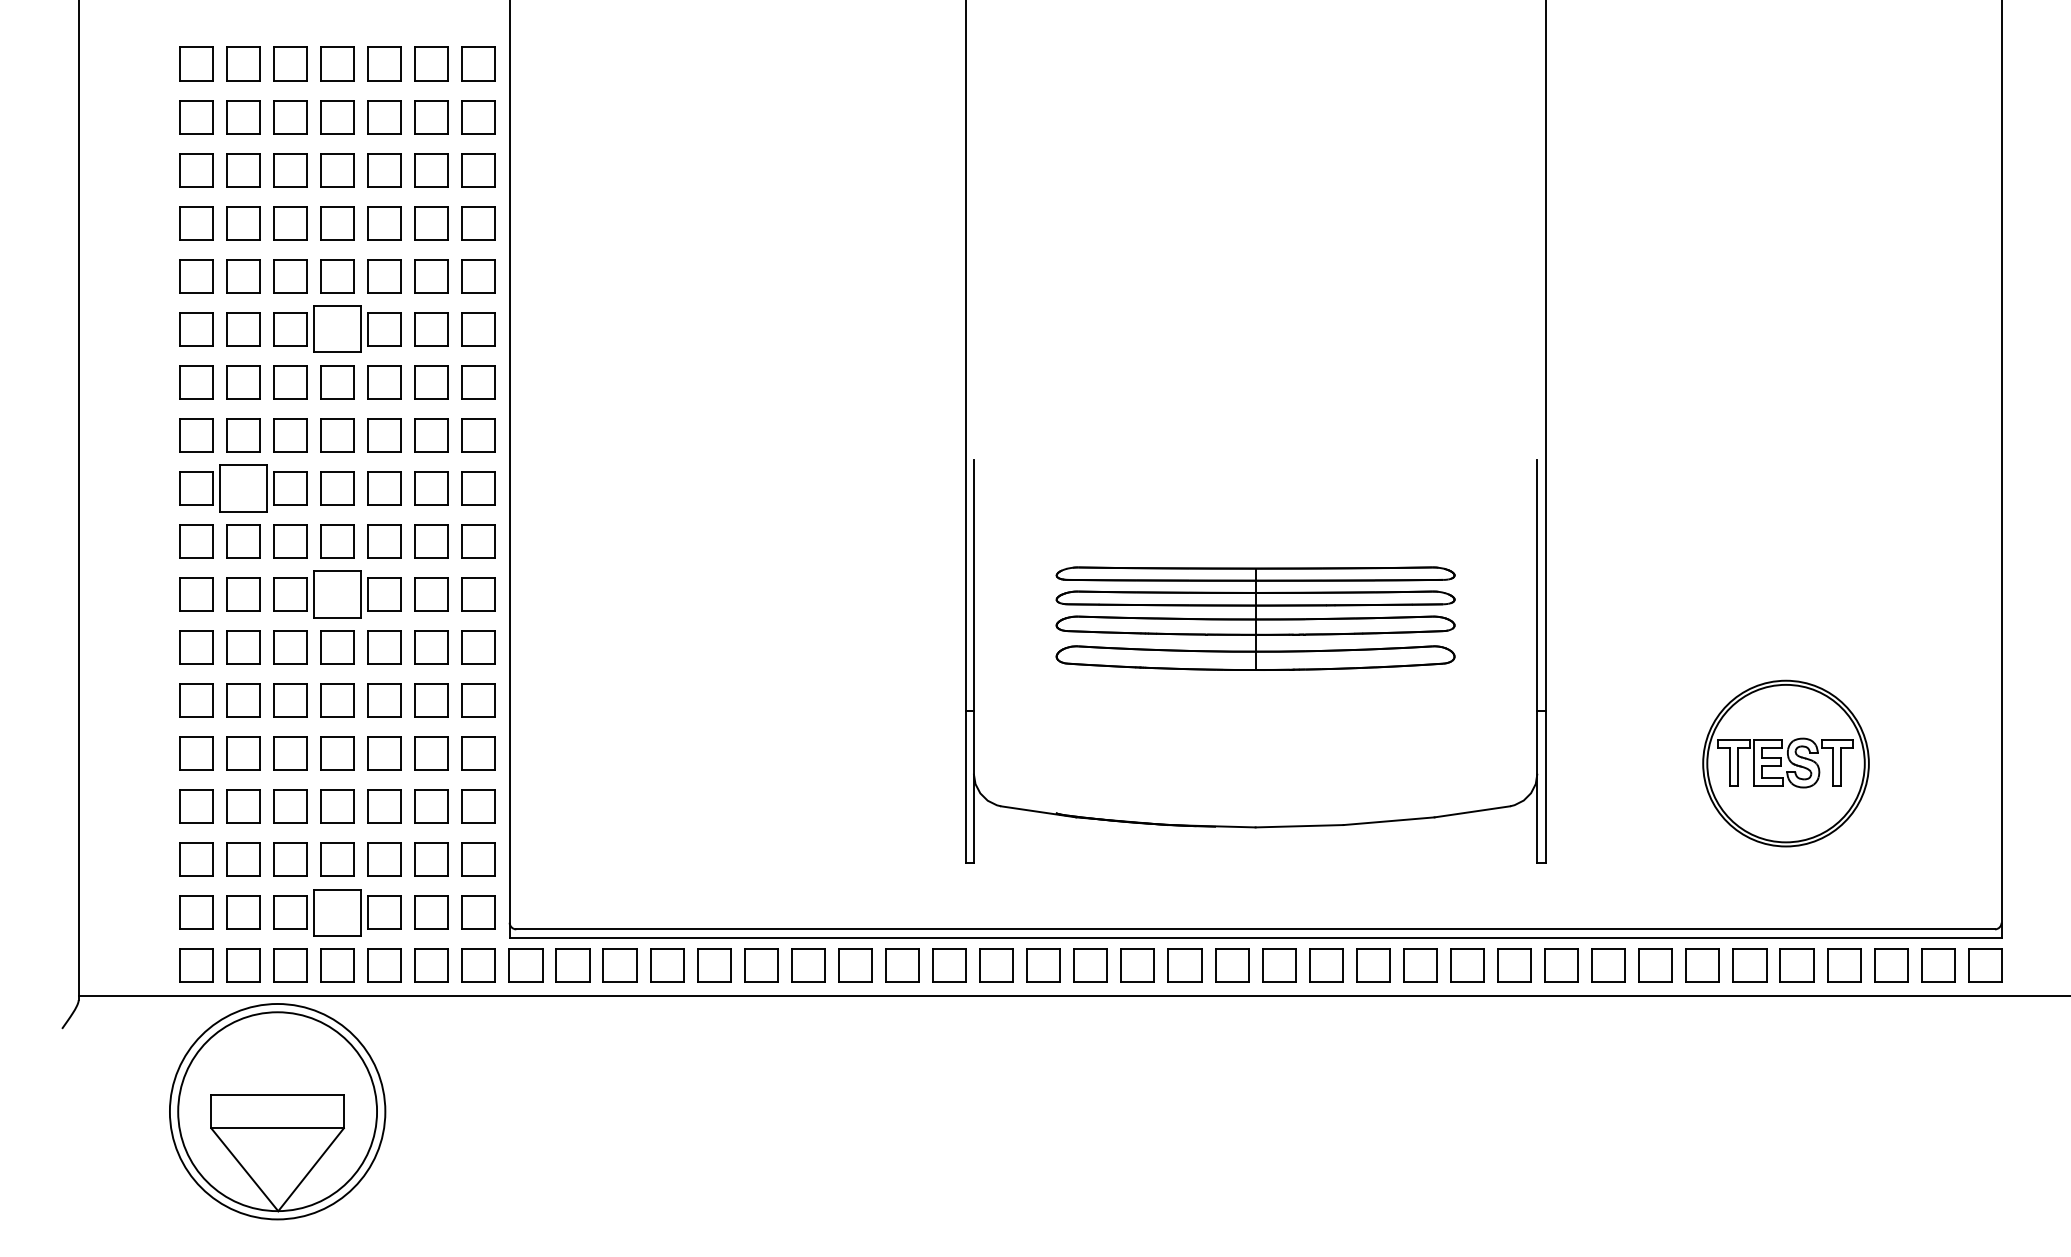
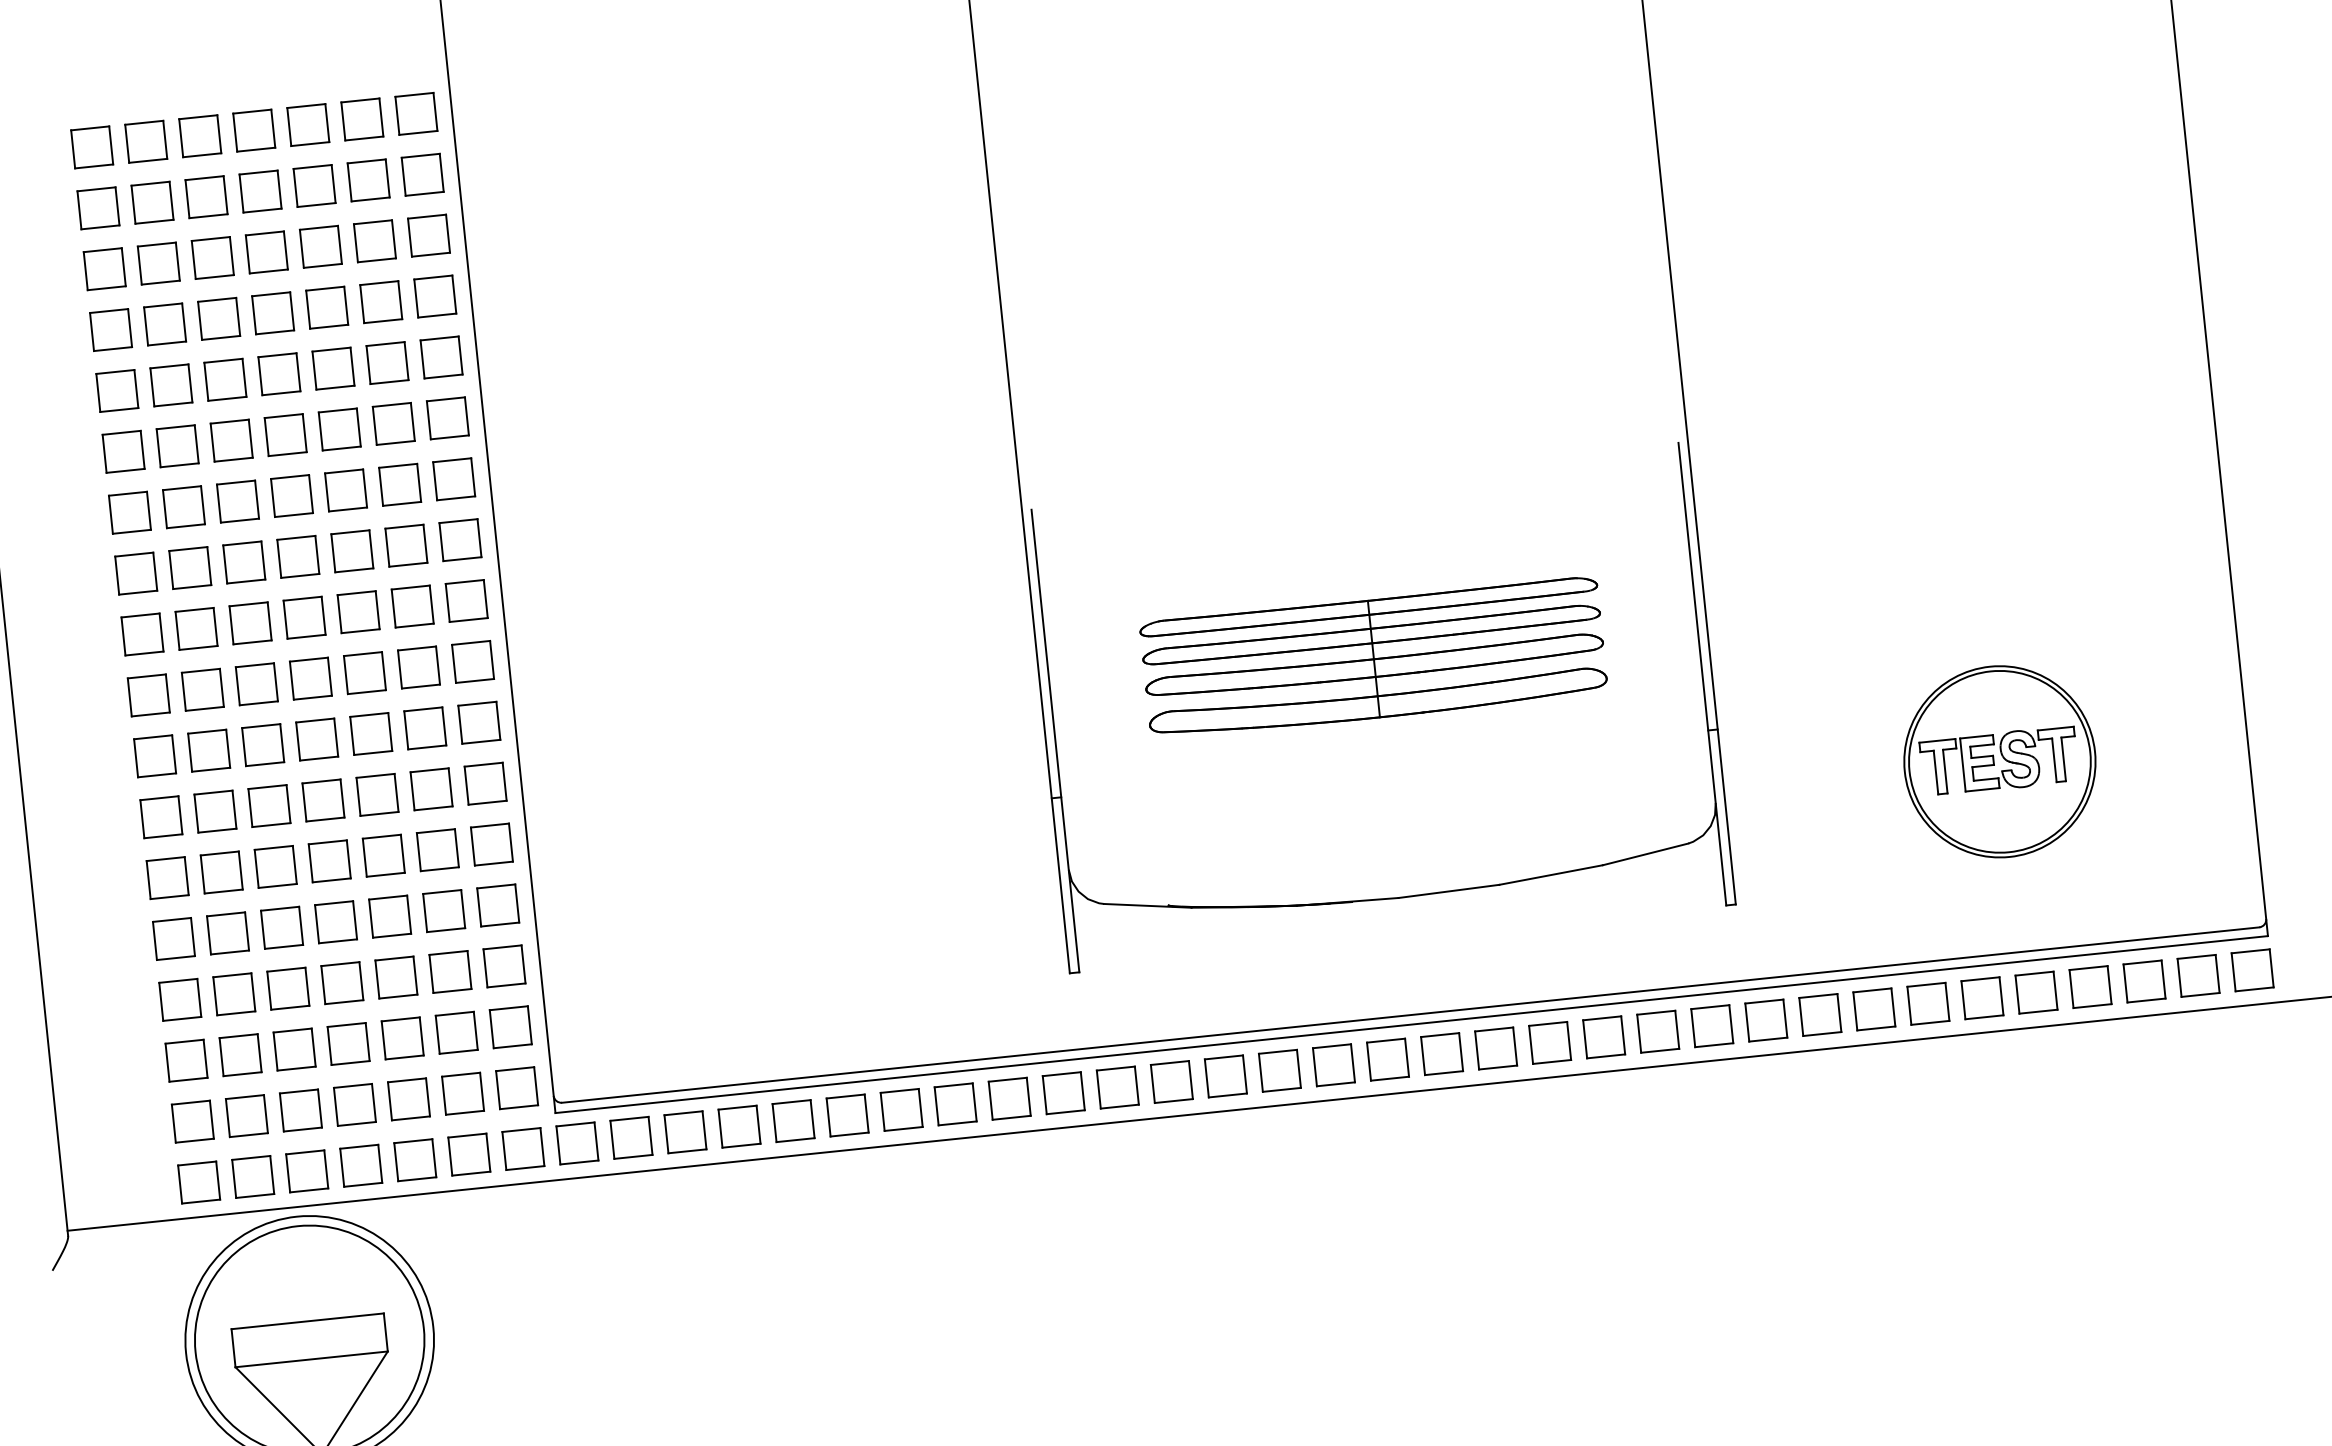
part: (337, 329) -> (285, 435), size x0.71
part: (243, 488) -> (196, 629), size x0.71
part: (337, 594) -> (317, 739), size x0.71
part: (337, 912) -> (354, 1104), size x0.71

